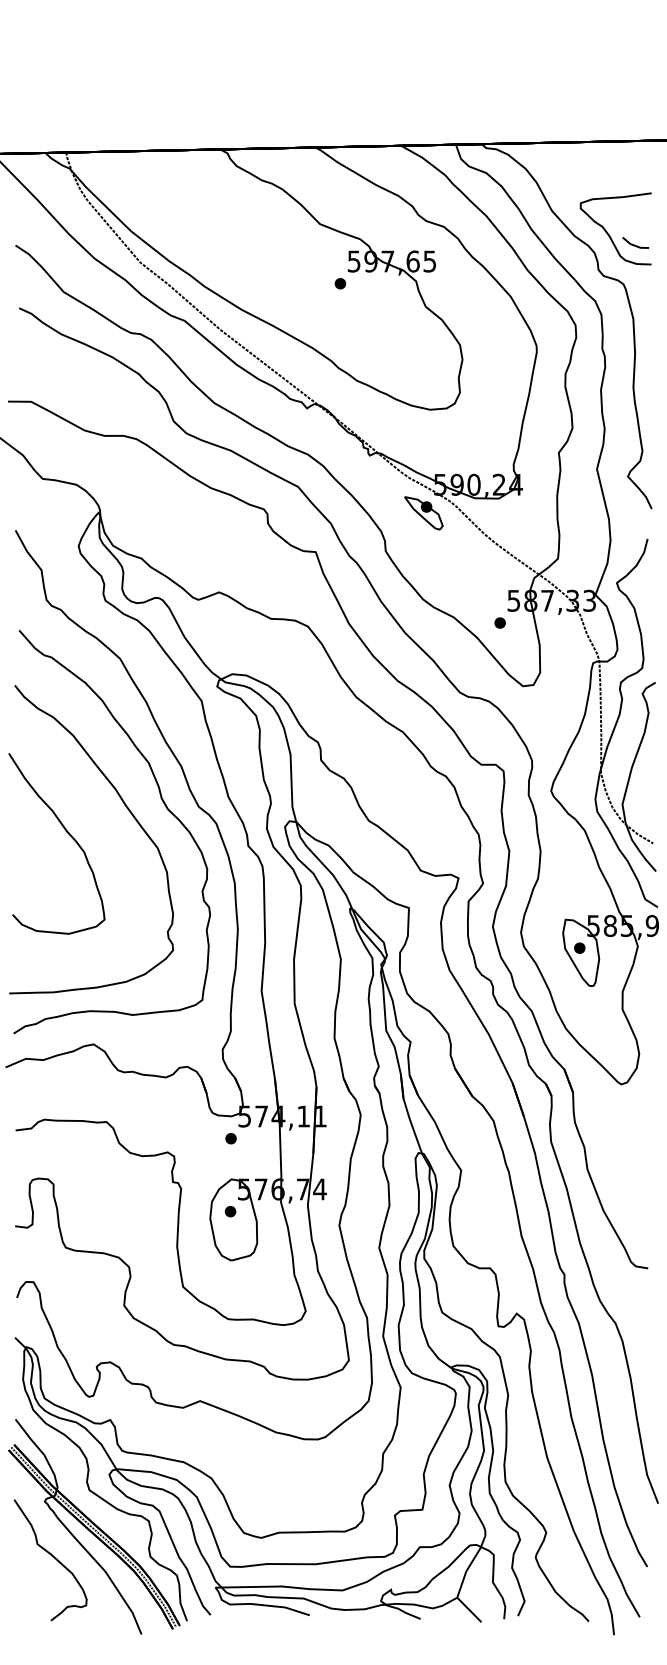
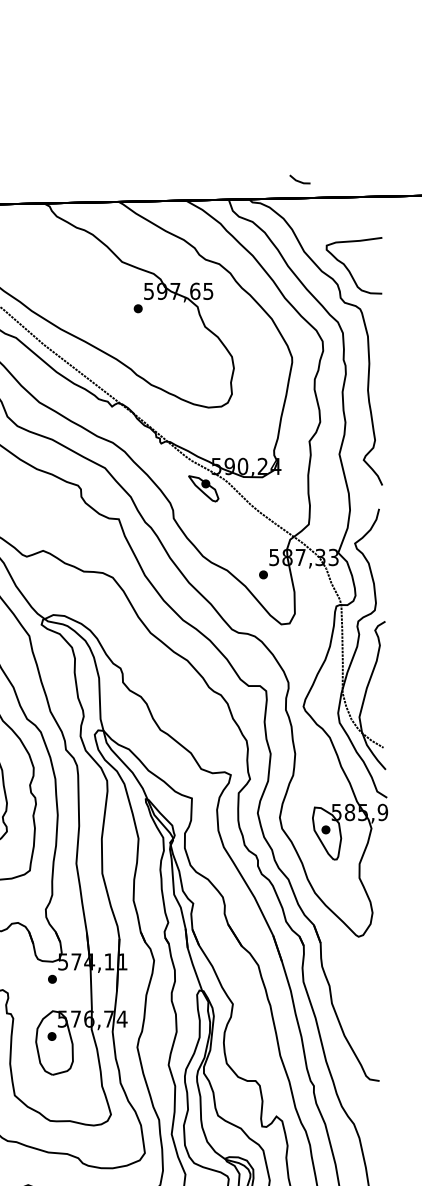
line: (634, 244) -> (299, 180), moved

